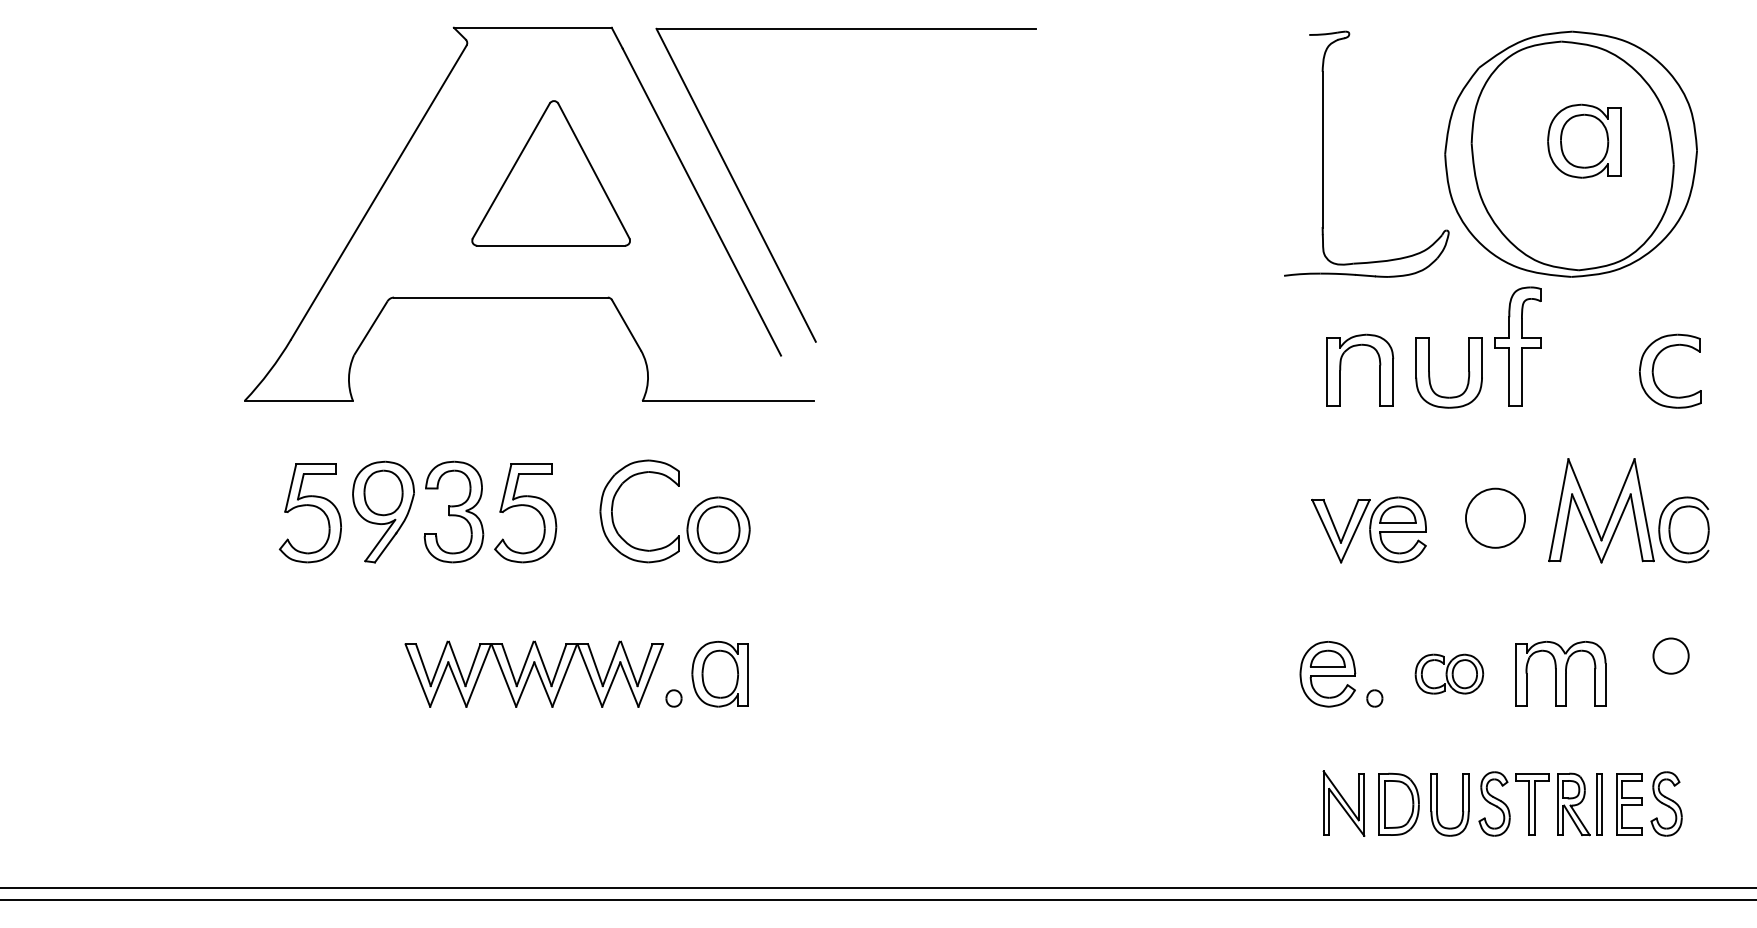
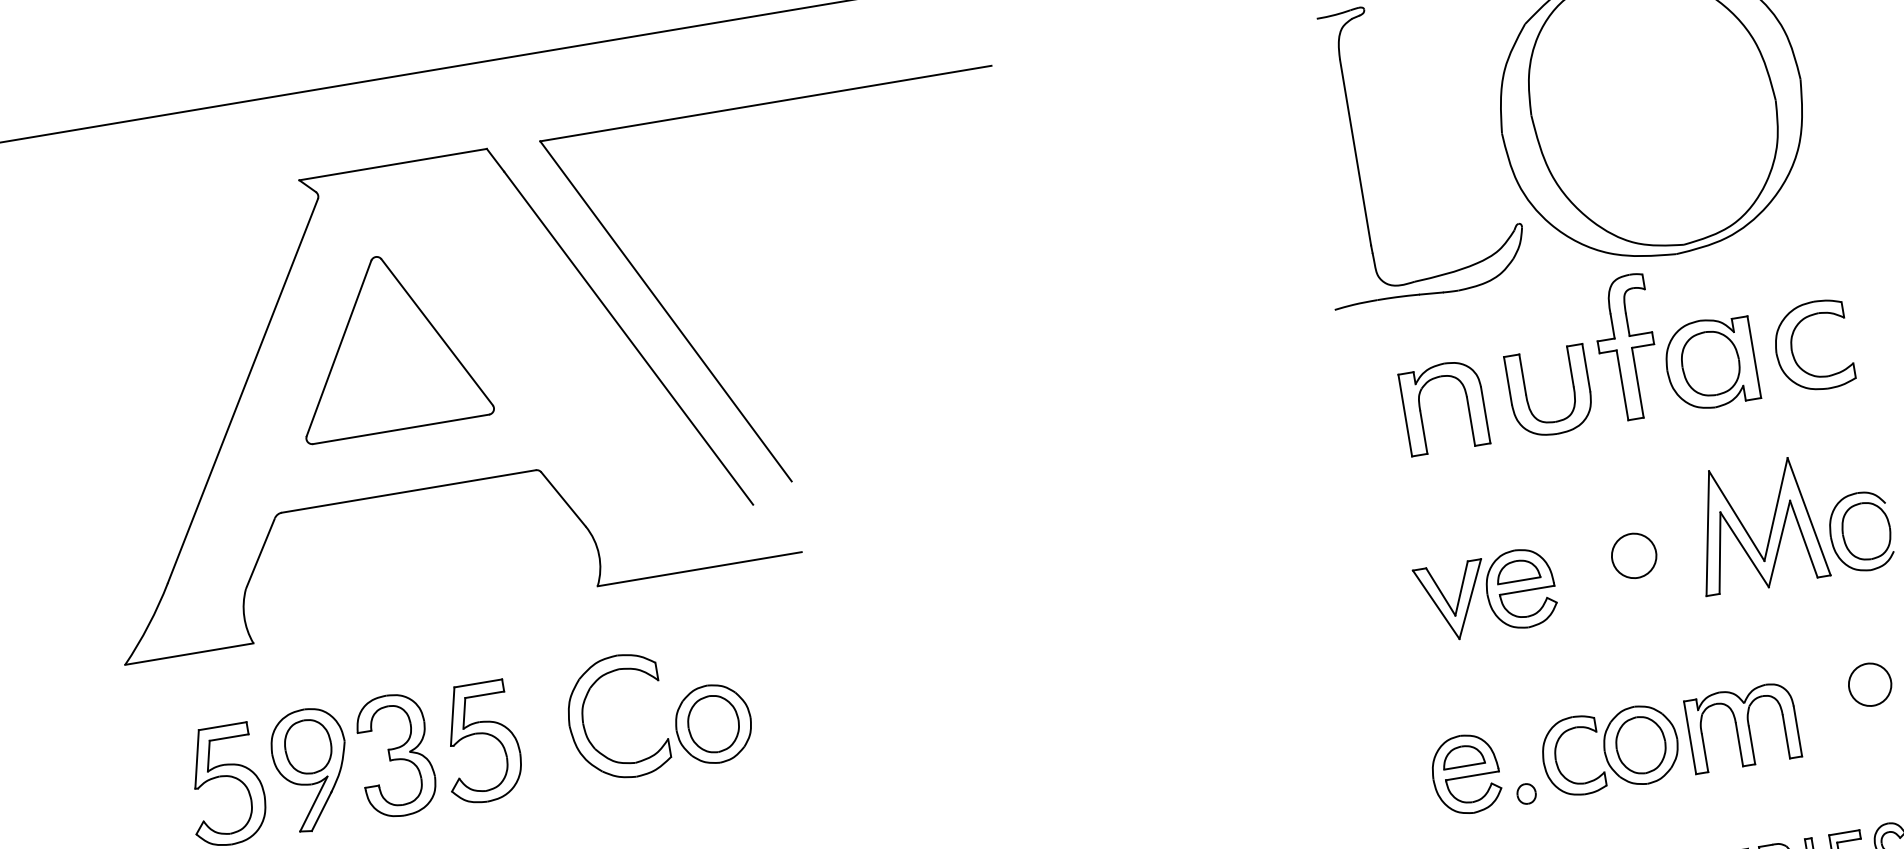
part: (1584, 140) -> (1710, 362), moved
part: (550, 173) -> (386, 343), moved
circle: (1495, 517) -> (1633, 554), size x0.62
part: (1449, 673) -> (1610, 749), size x1.67

